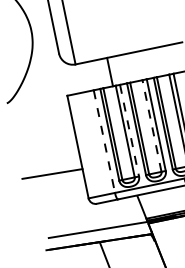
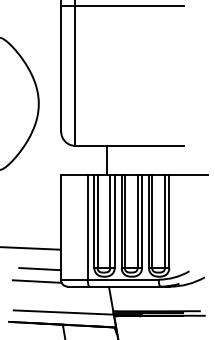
line: (151, 125) -> (137, 221), dashed -> solid
line: (129, 130) -> (114, 221), dashed -> solid
line: (104, 141) -> (87, 227), dashed -> solid
line: (65, 192) -> (39, 269), added
line: (65, 205) -> (36, 281), added

